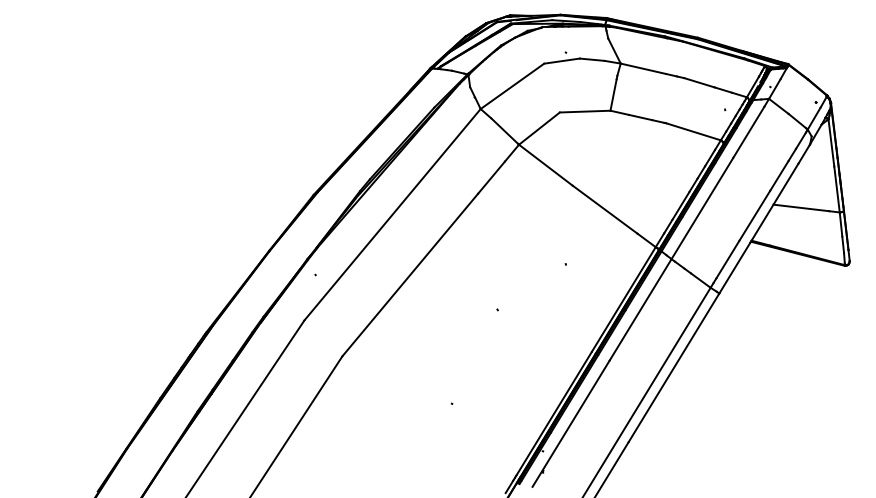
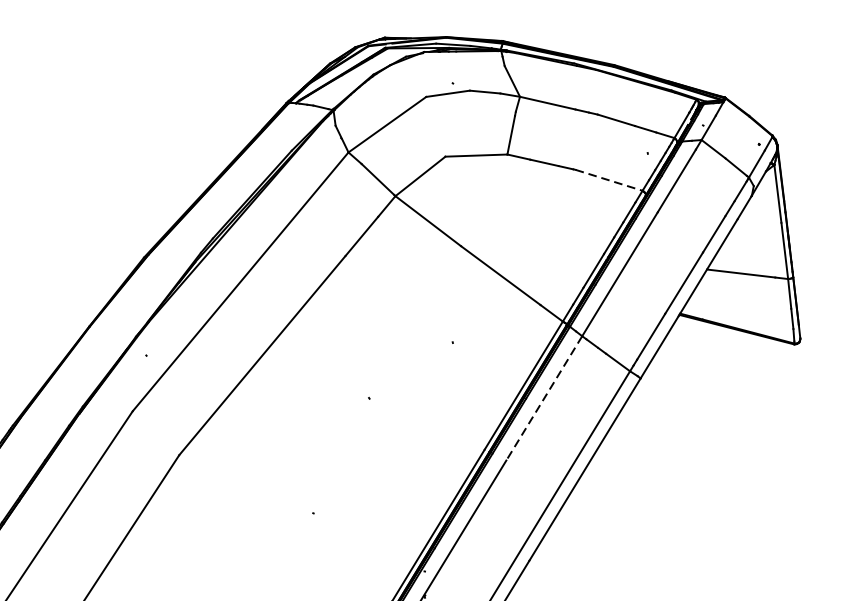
line: (693, 131) -> (609, 179), solid -> dashed
line: (640, 310) -> (544, 399), solid -> dashed

